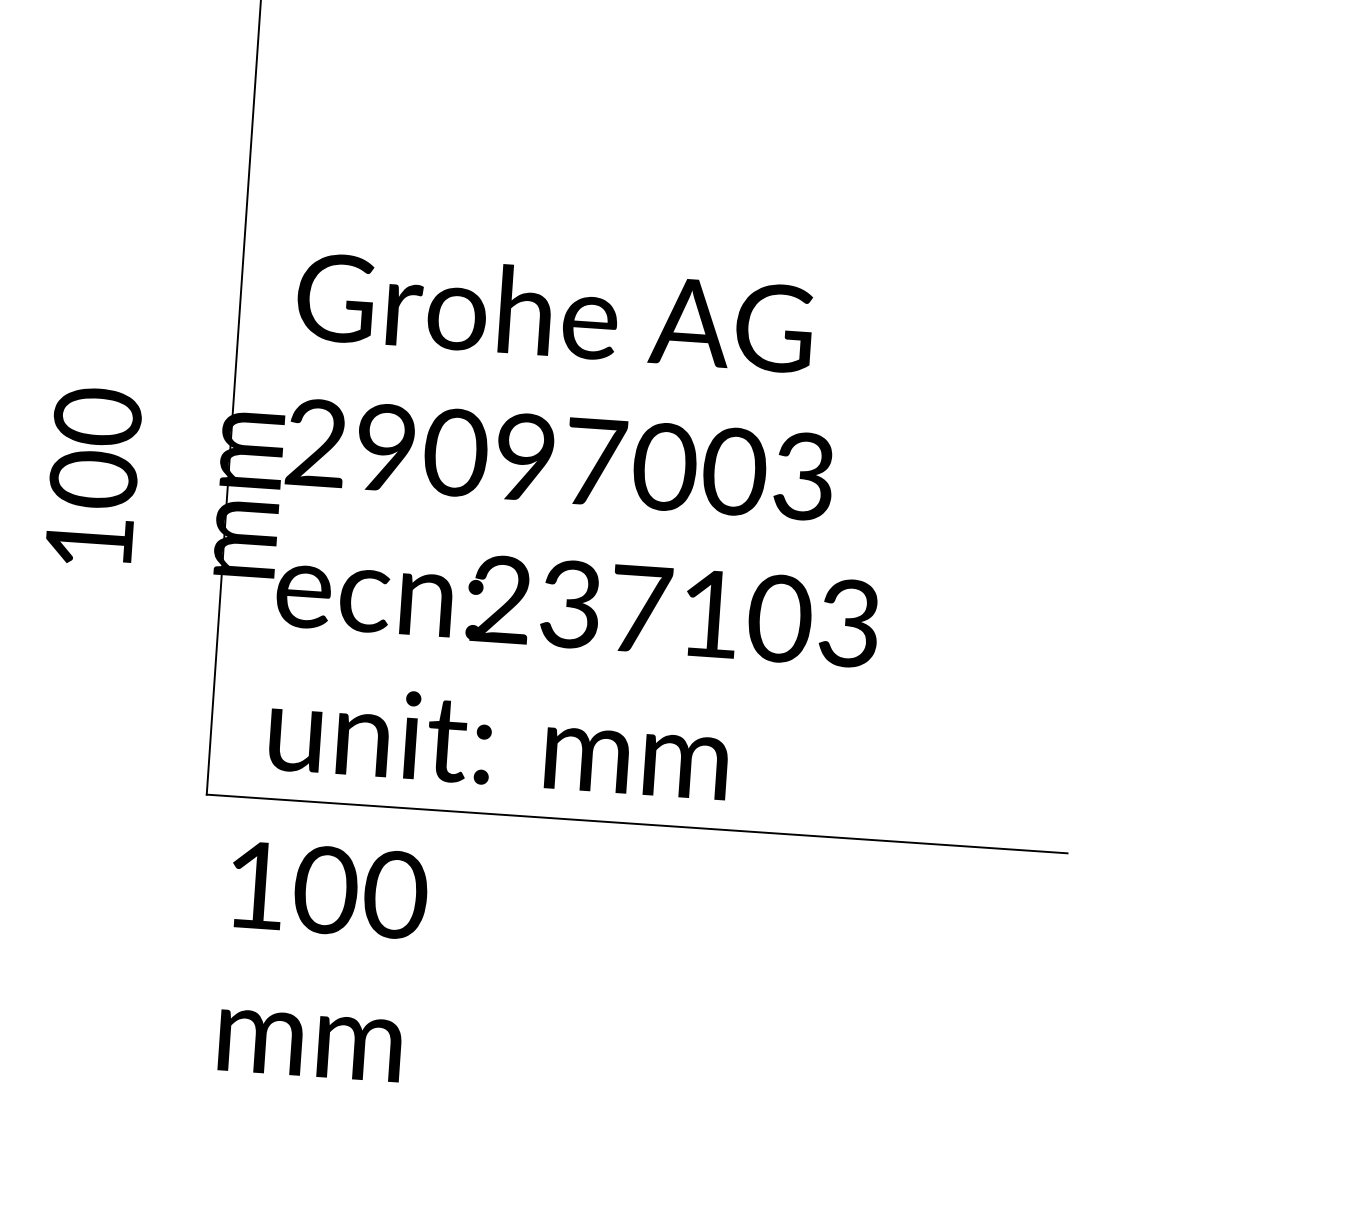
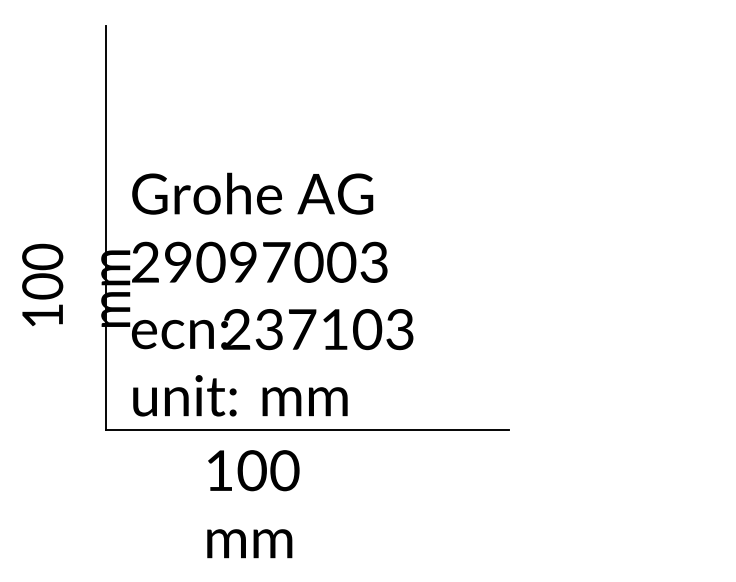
text: (323, 962) -> (253, 504), moved

